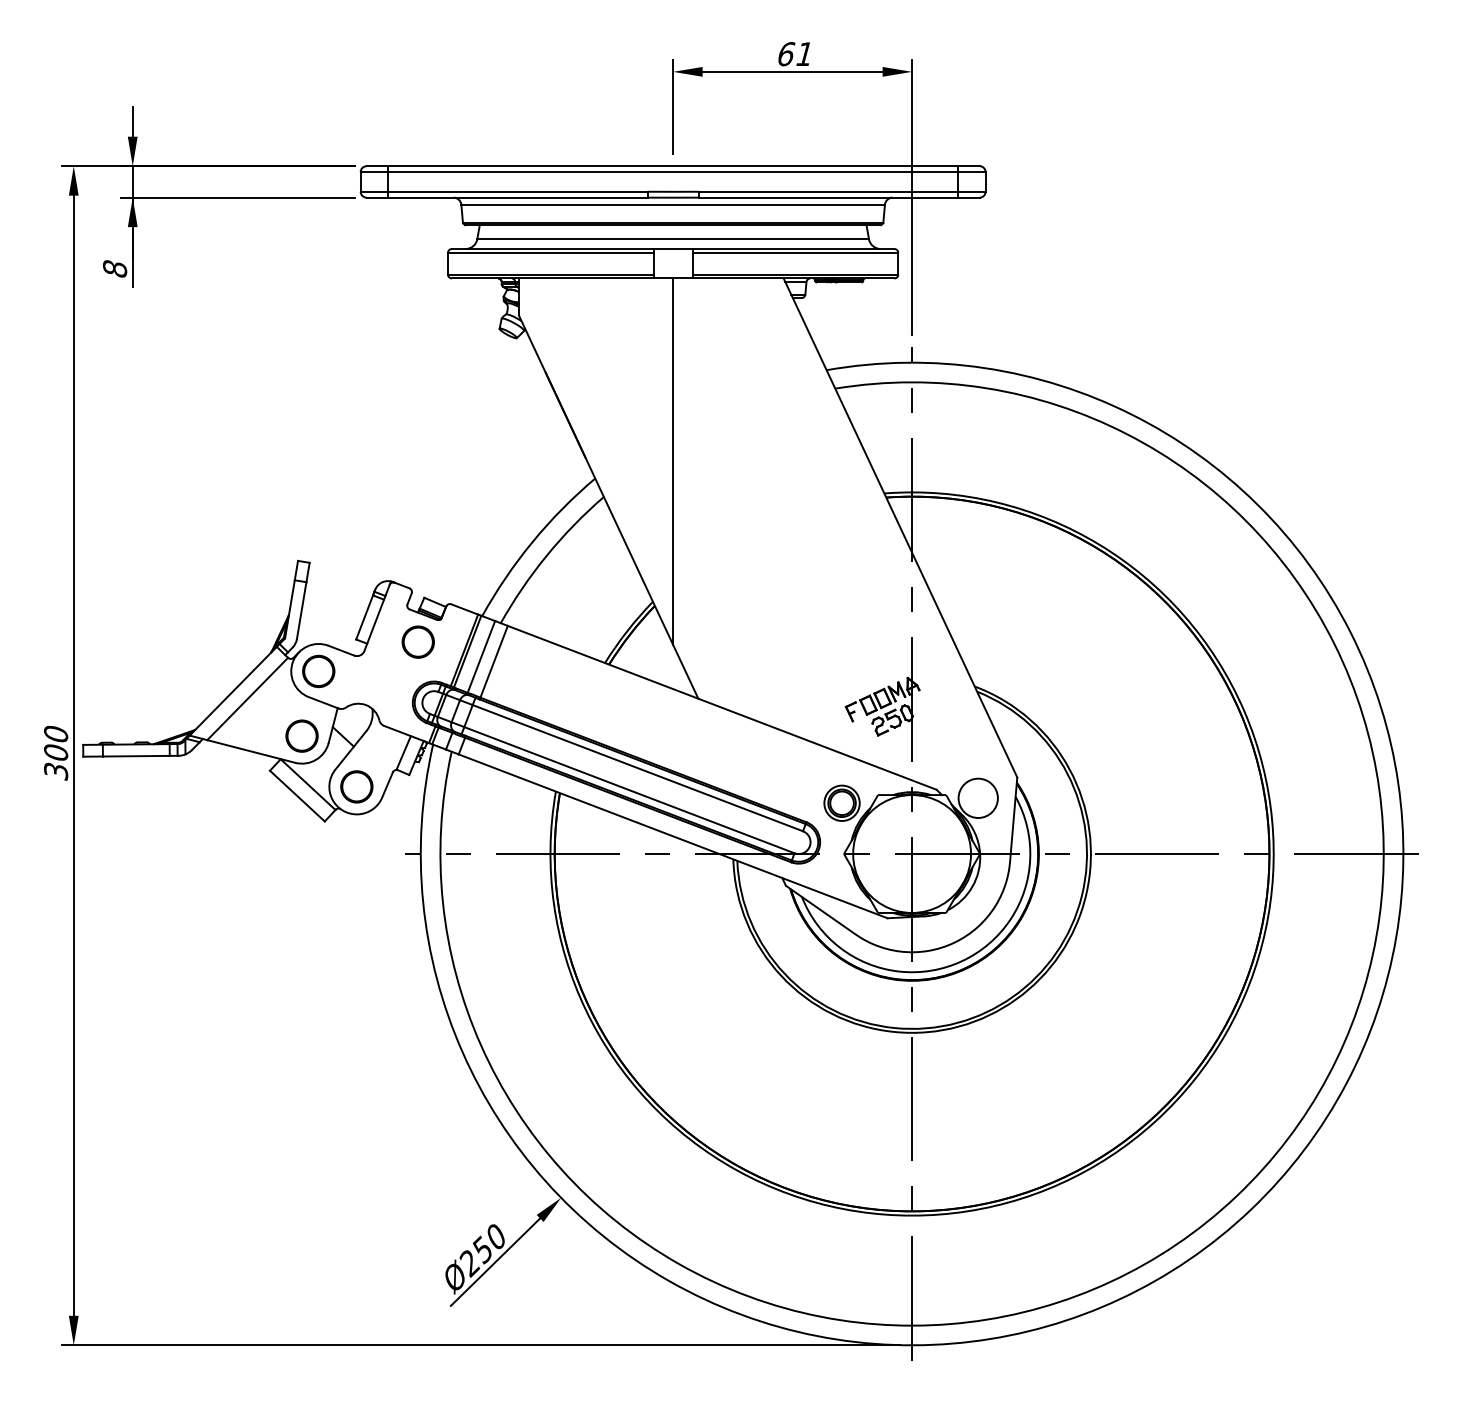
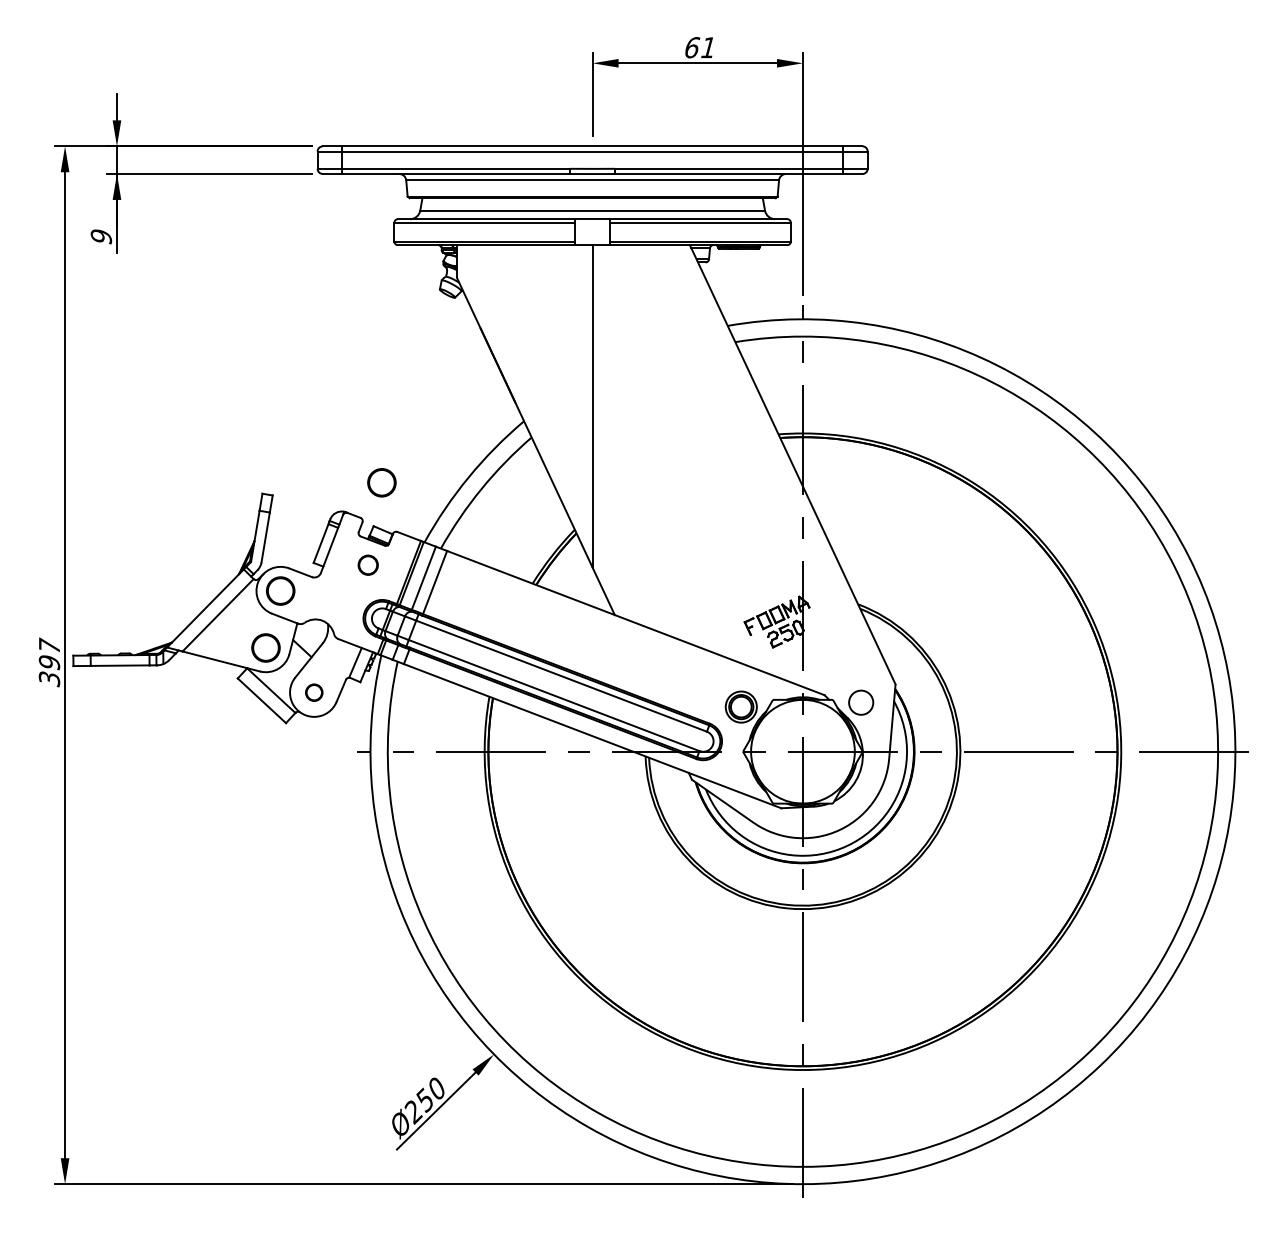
text: (115, 268) -> (101, 236), 8 -> 9
part: (433, 548) -> (381, 482), added
circle: (417, 641) -> (367, 564), size x0.7
text: (56, 742) -> (49, 653), 300 -> 397
circle: (356, 786) -> (313, 692), size x0.6
circle: (977, 797) -> (860, 701), size x0.7

